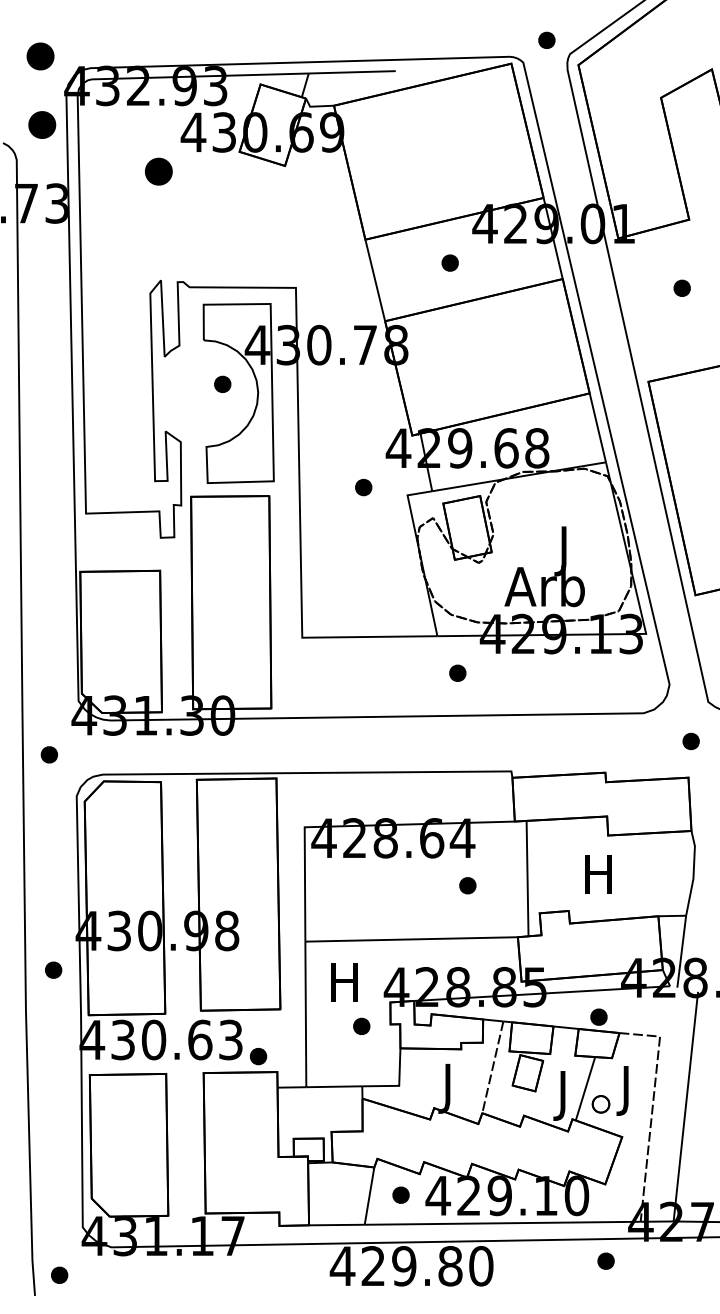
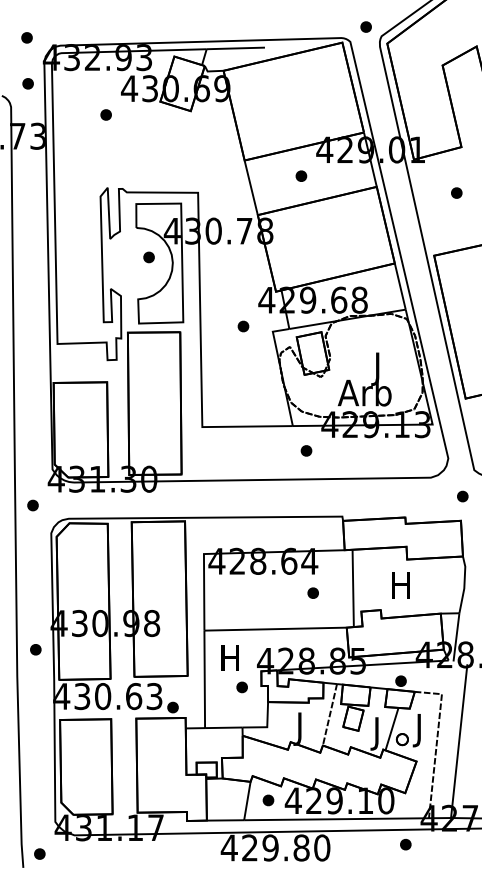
part: (39, 55) -> (26, 37), size x0.62
part: (41, 124) -> (27, 83), size x0.62
part: (157, 170) -> (105, 114), size x0.62

